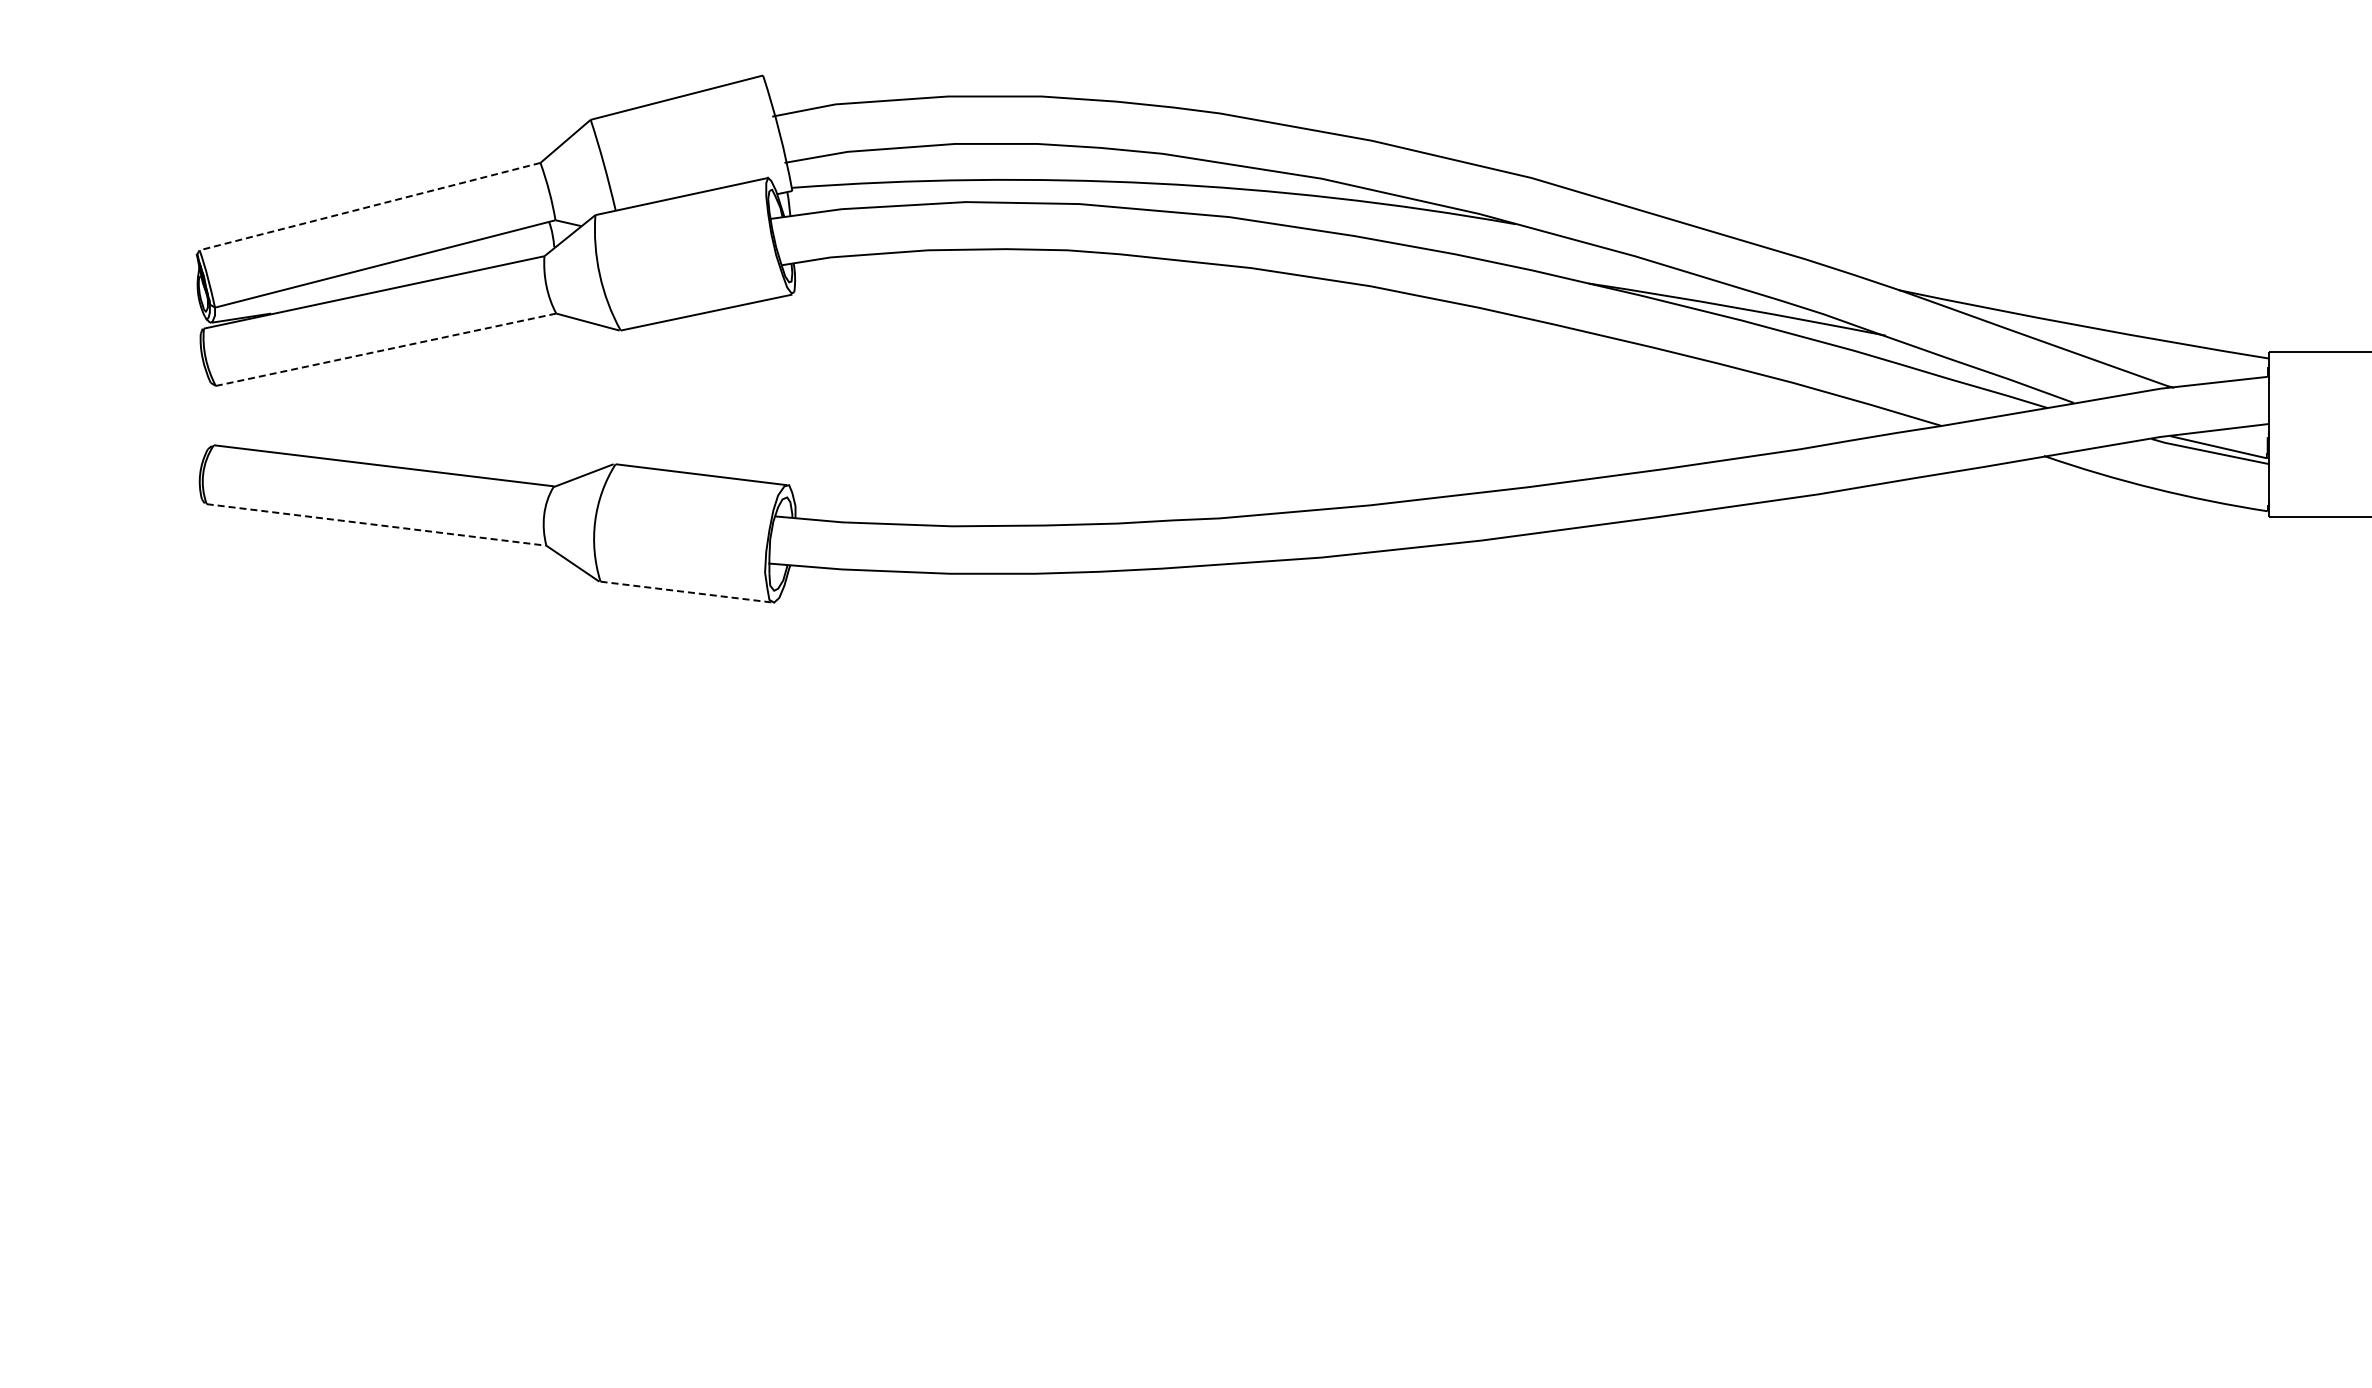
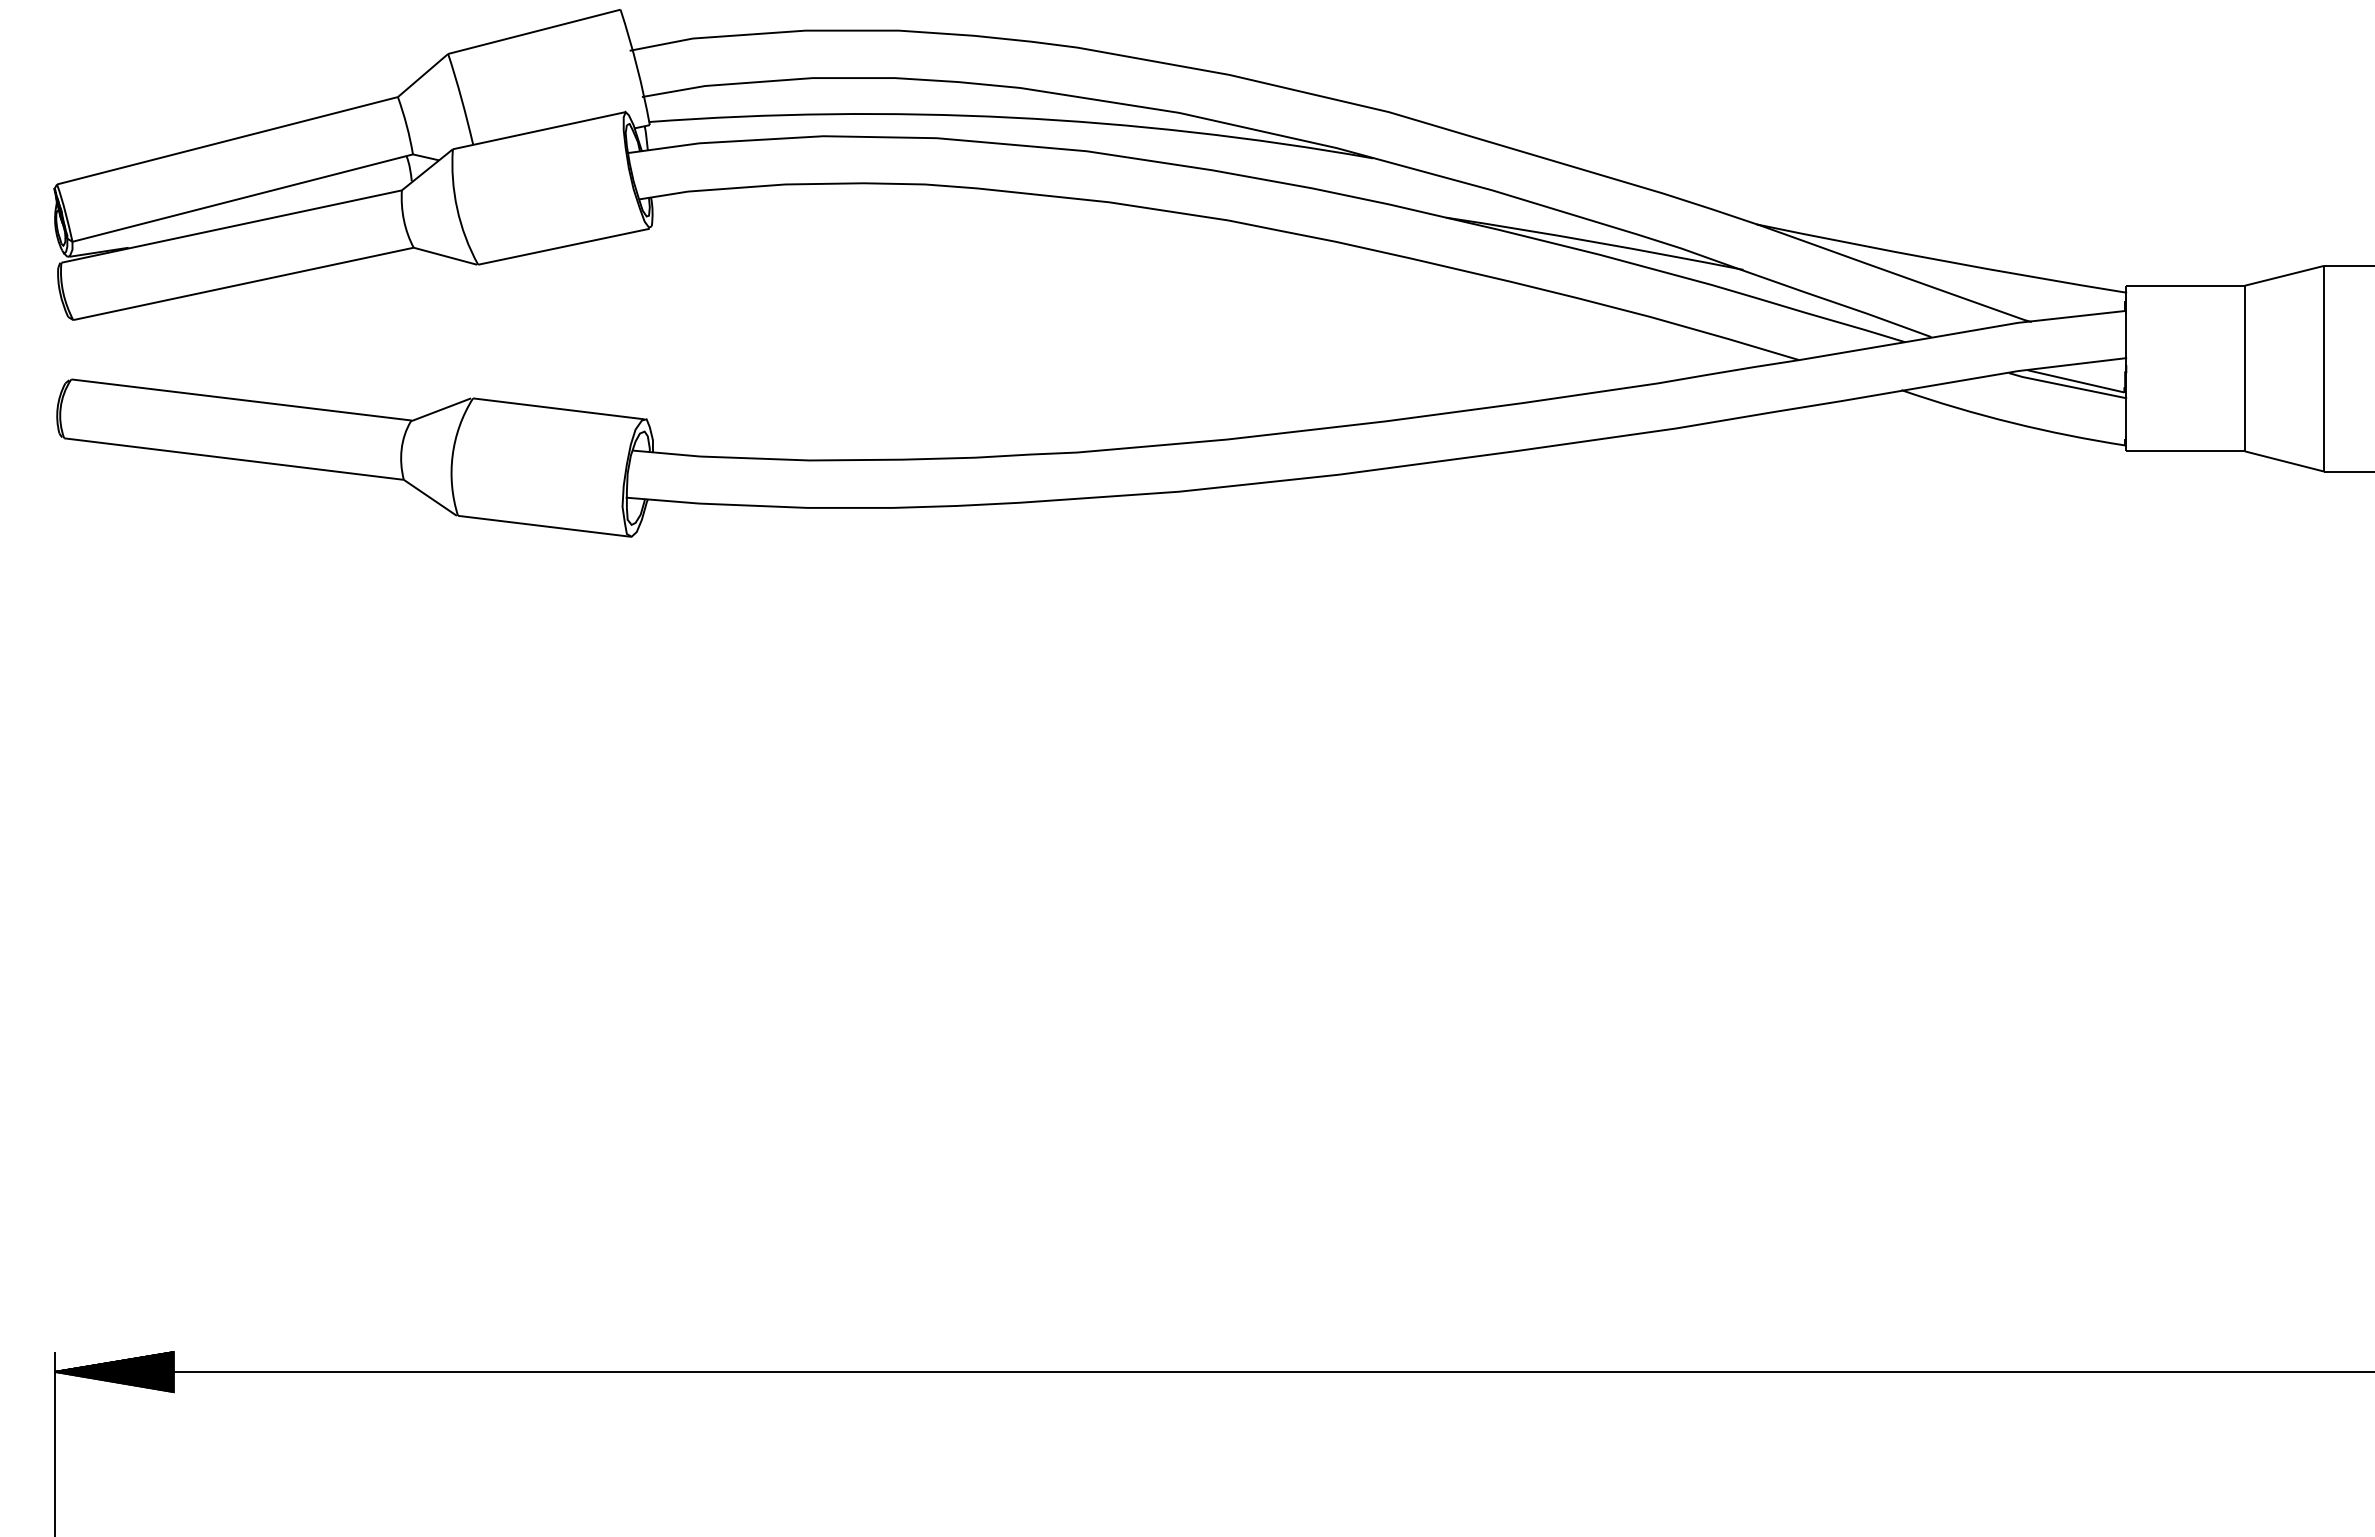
line: (370, 206) -> (227, 140), dashed -> solid
line: (387, 349) -> (244, 283), dashed -> solid
line: (377, 525) -> (234, 459), dashed -> solid
line: (687, 592) -> (544, 526), dashed -> solid

